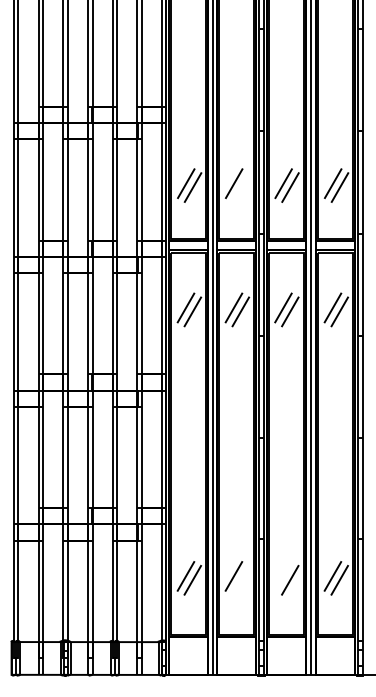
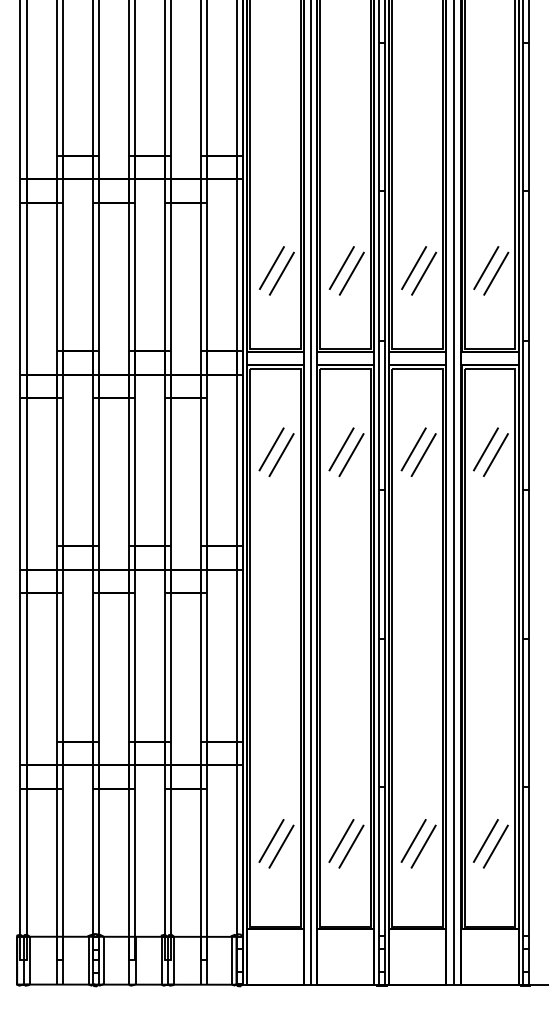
line: (240, 187) -> (351, 273), added
line: (283, 576) -> (413, 841), added
line: (240, 579) -> (351, 845), added

